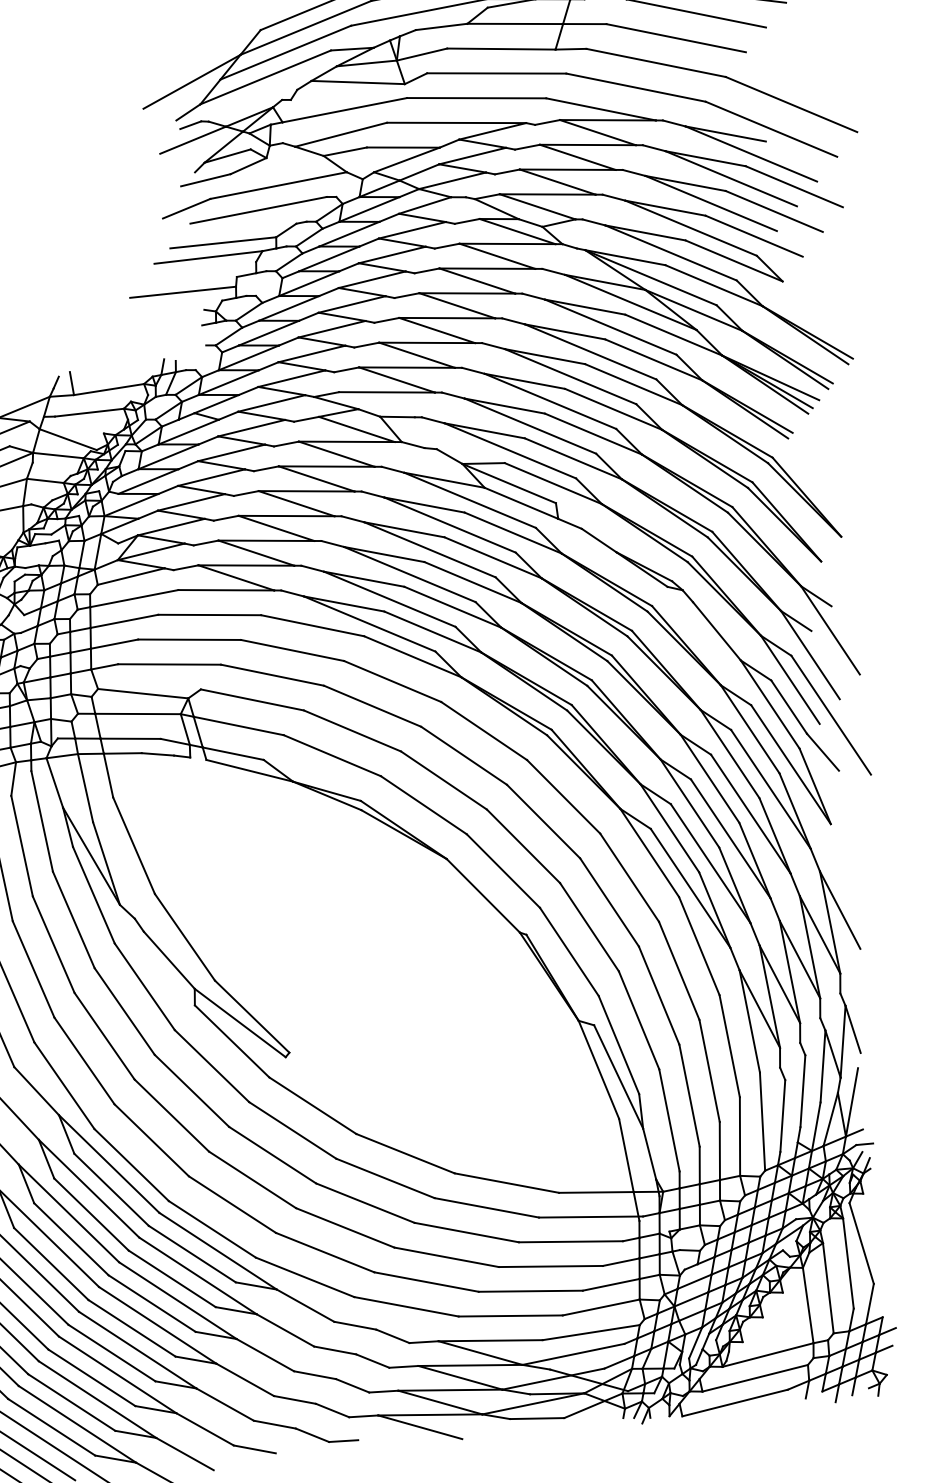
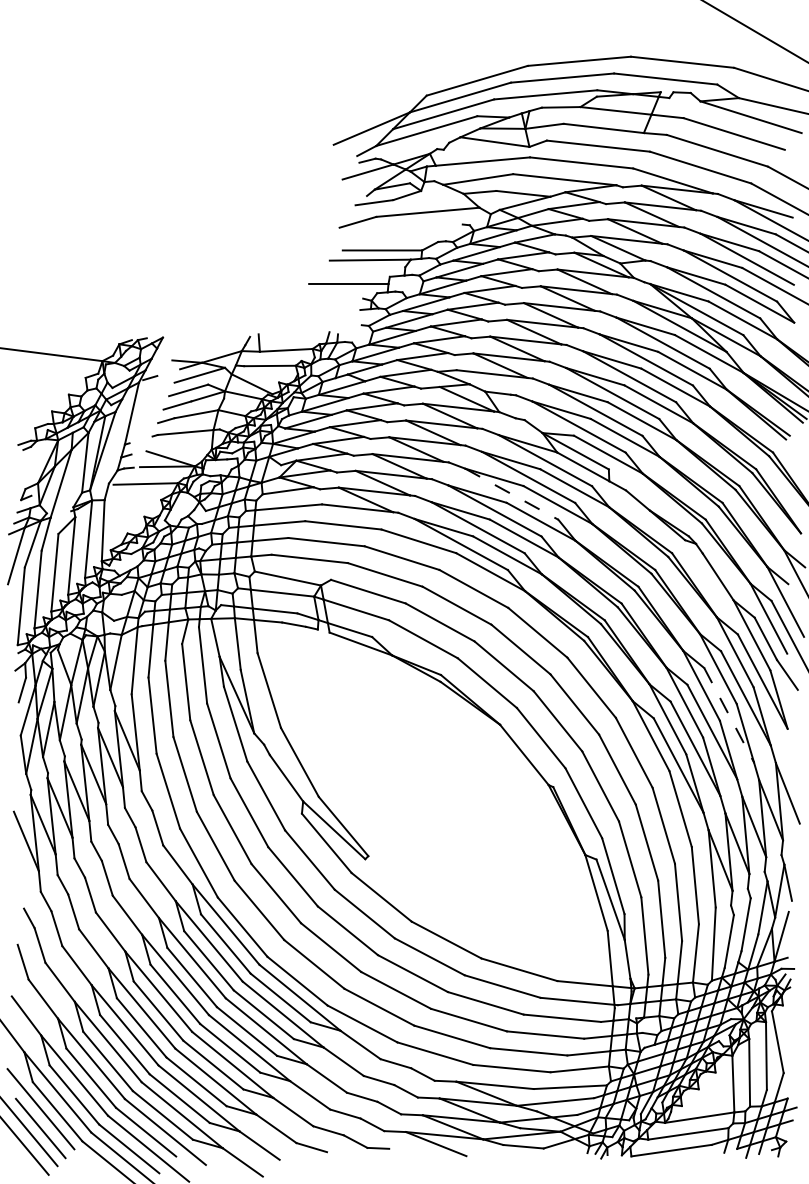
line: (257, 209) -> (410, 228), removed
line: (430, 550) -> (512, 494), solid -> dashed
line: (751, 814) -> (729, 715), solid -> dashed

